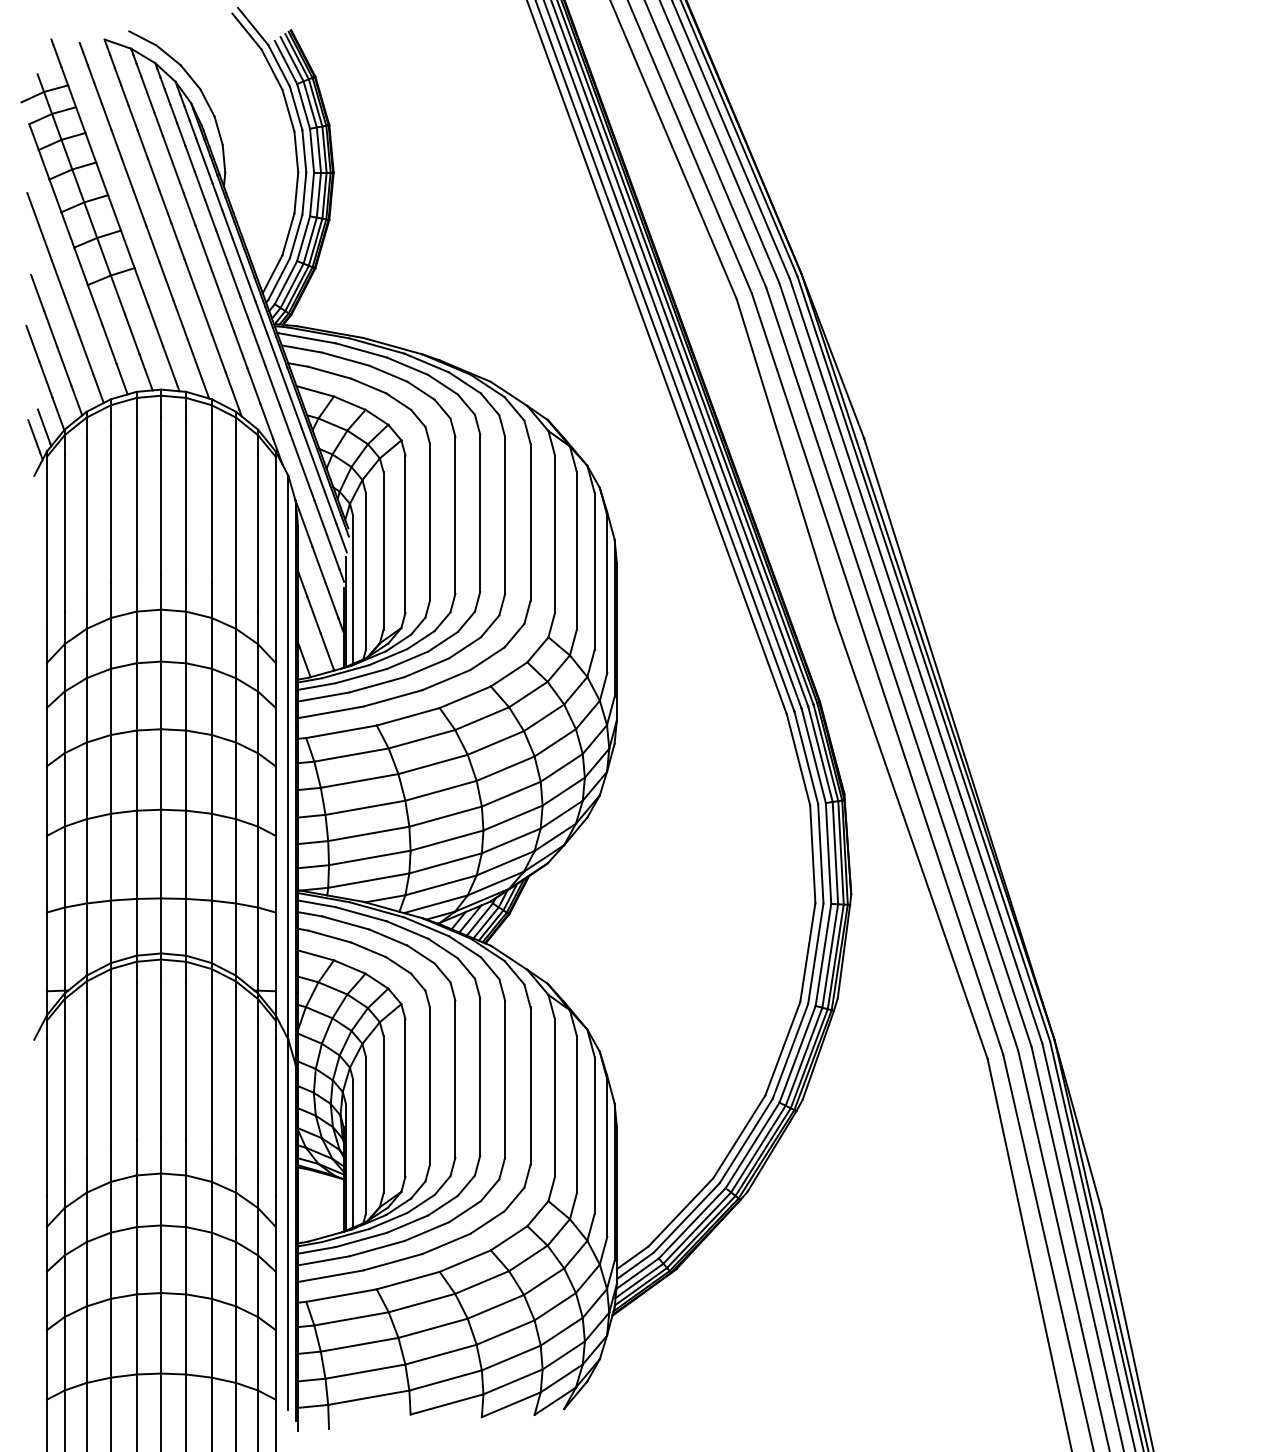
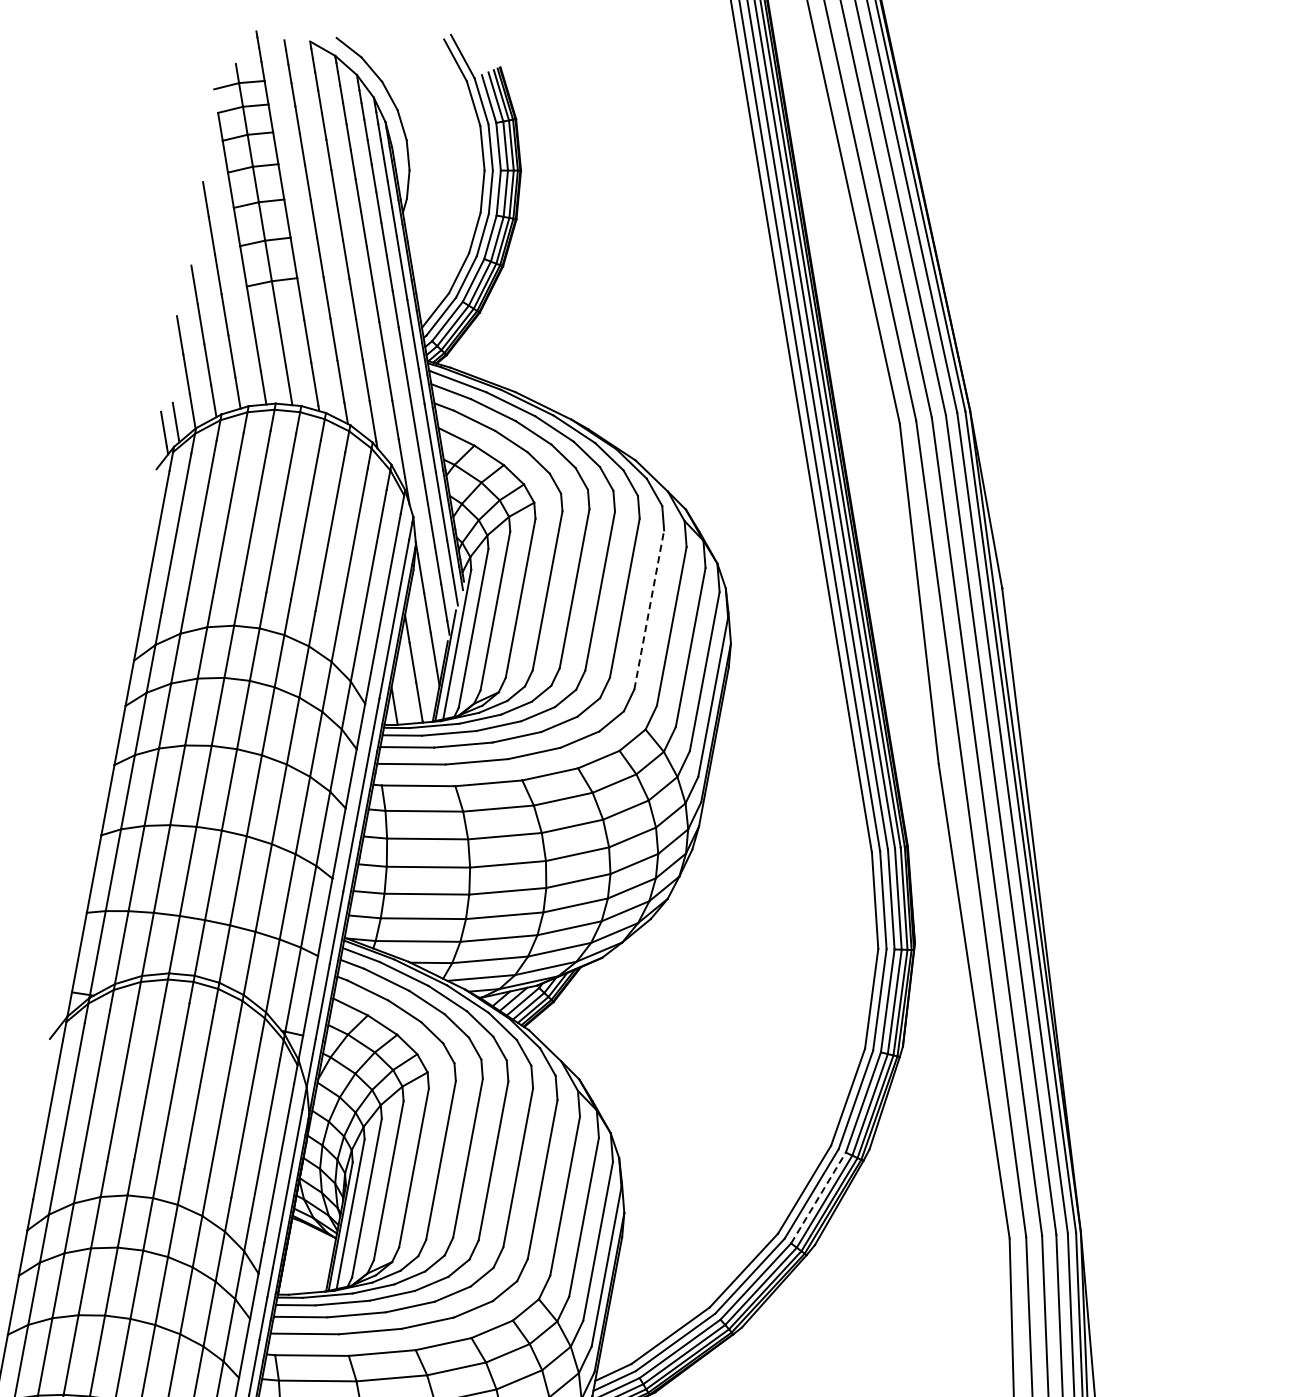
line: (530, 522) -> (649, 610), solid -> dashed
line: (797, 1054) -> (818, 1198), solid -> dashed

